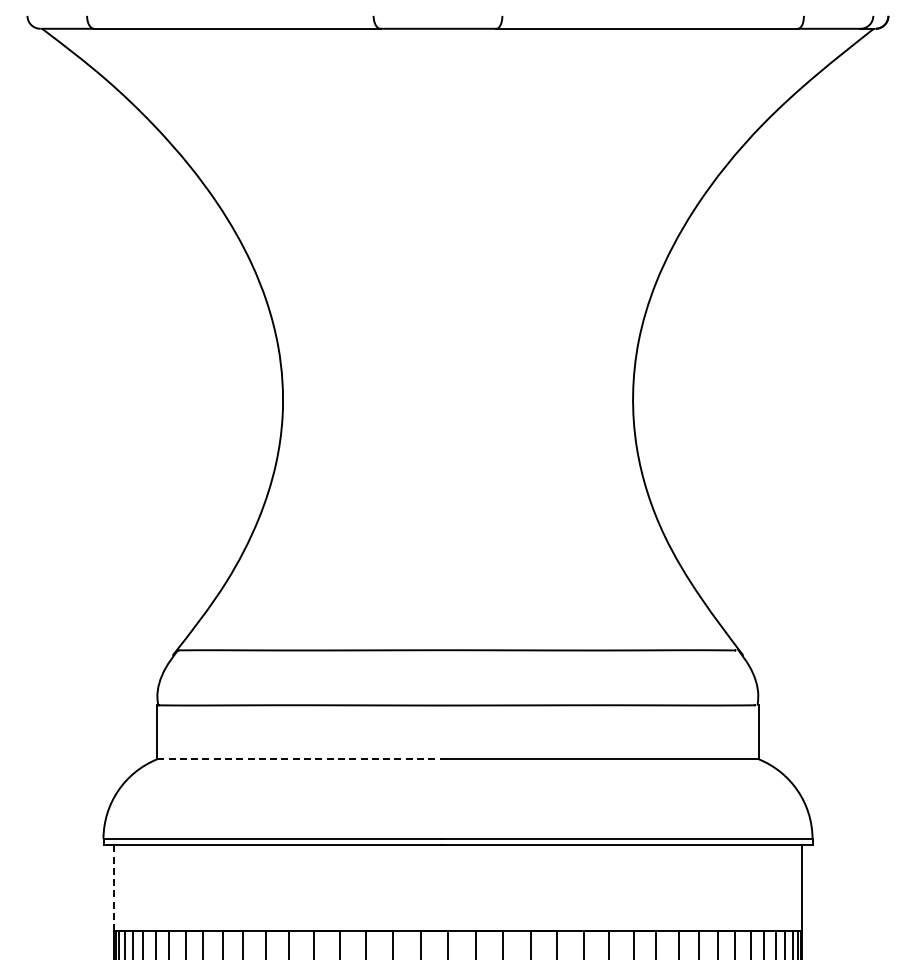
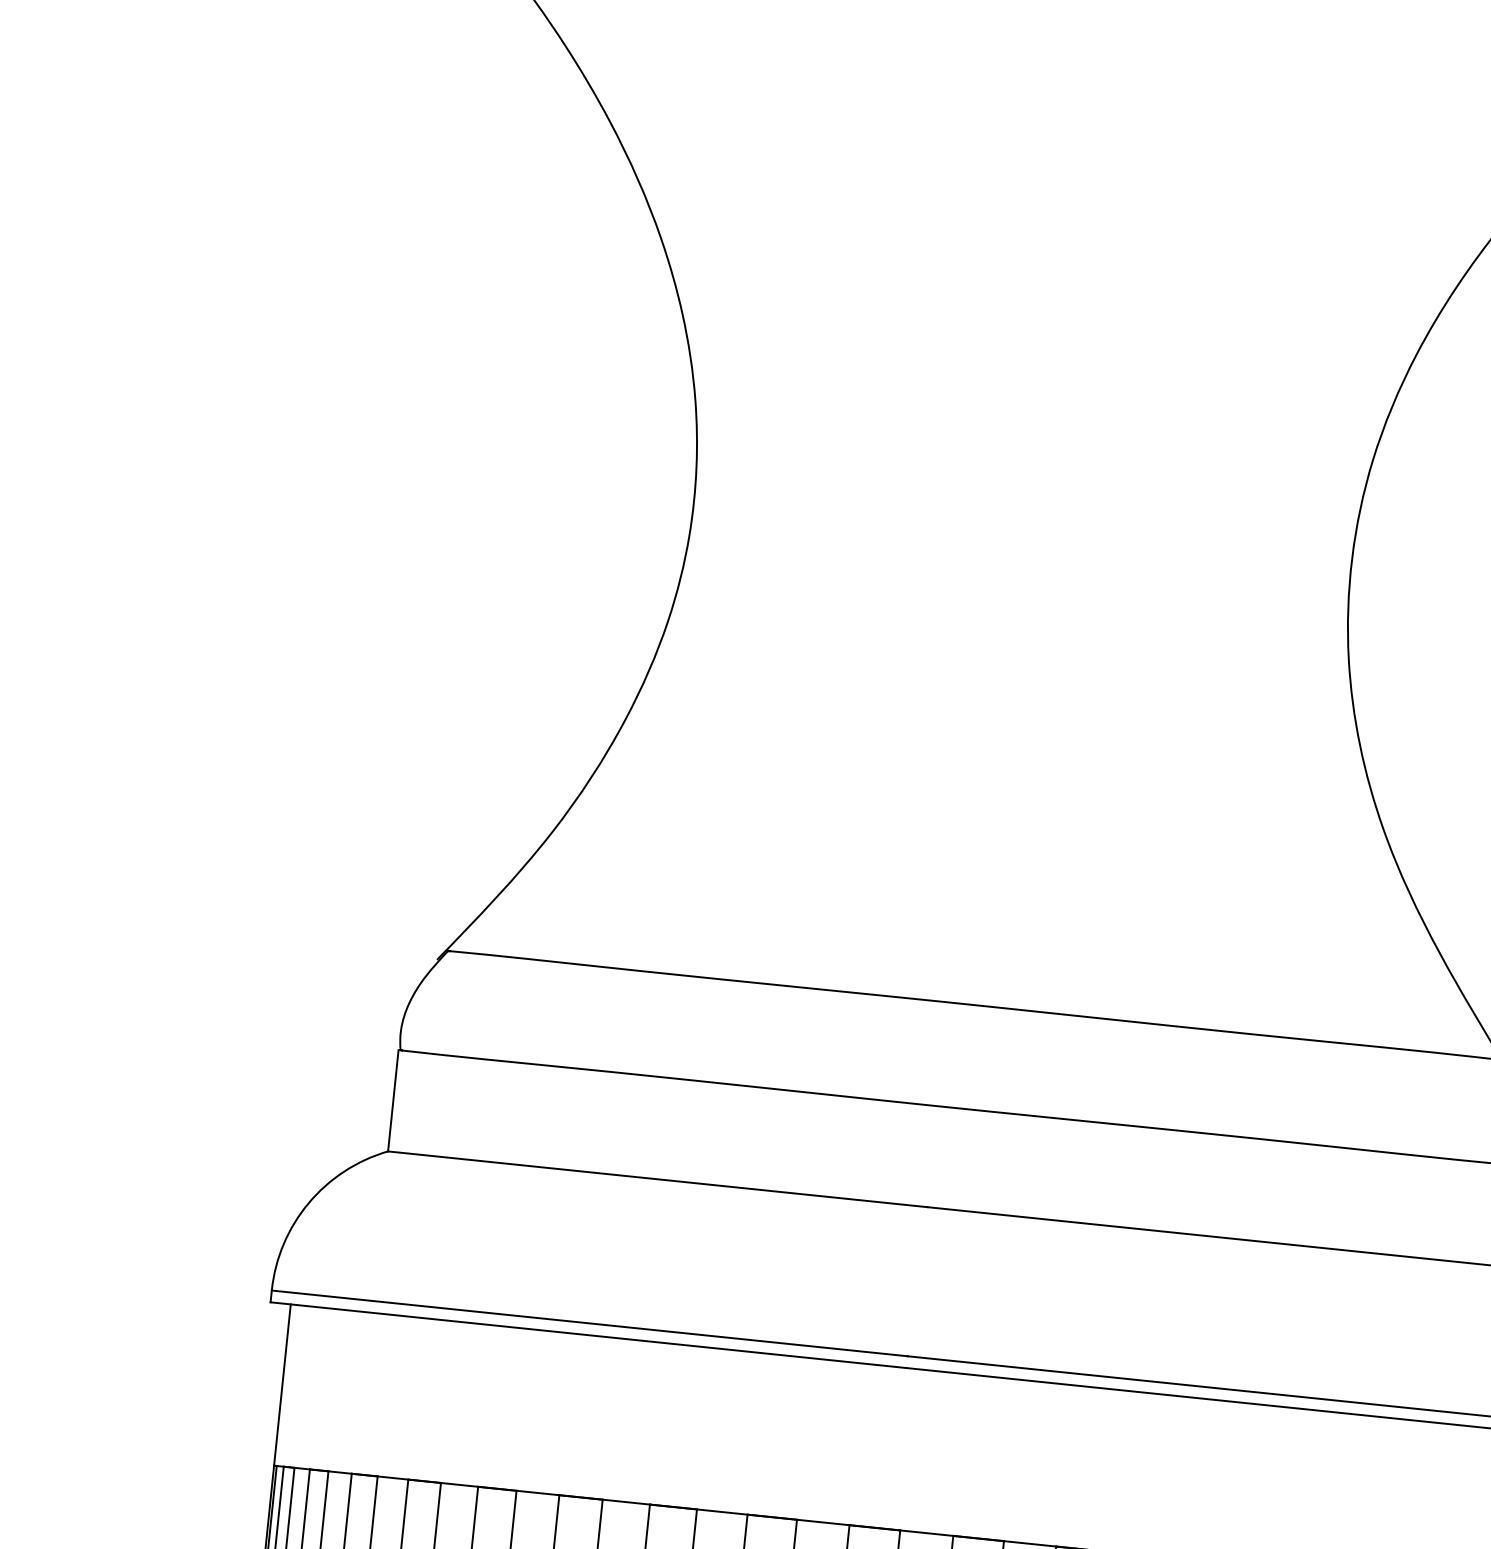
line: (300, 759) -> (657, 1179), dashed -> solid
line: (114, 888) -> (282, 1385), dashed -> solid

